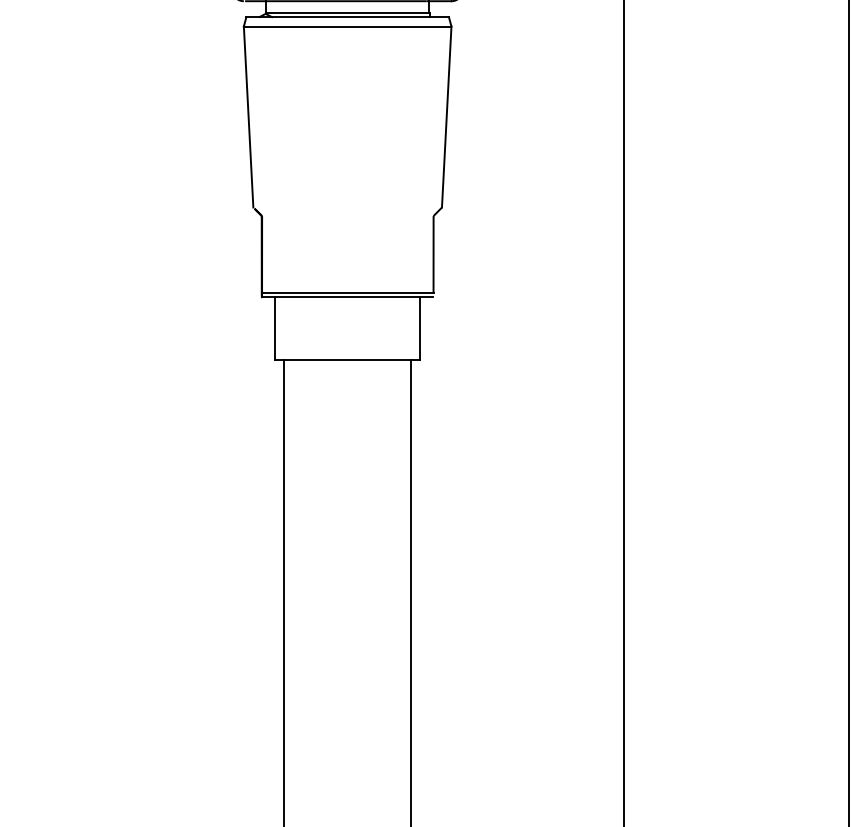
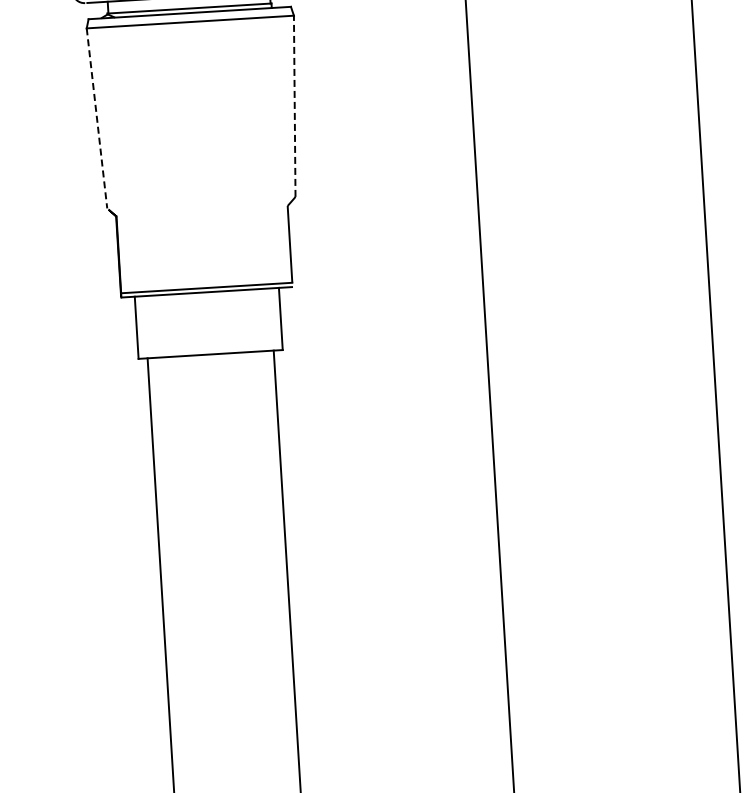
line: (248, 117) -> (96, 118), solid -> dashed
line: (446, 117) -> (294, 106), solid -> dashed

